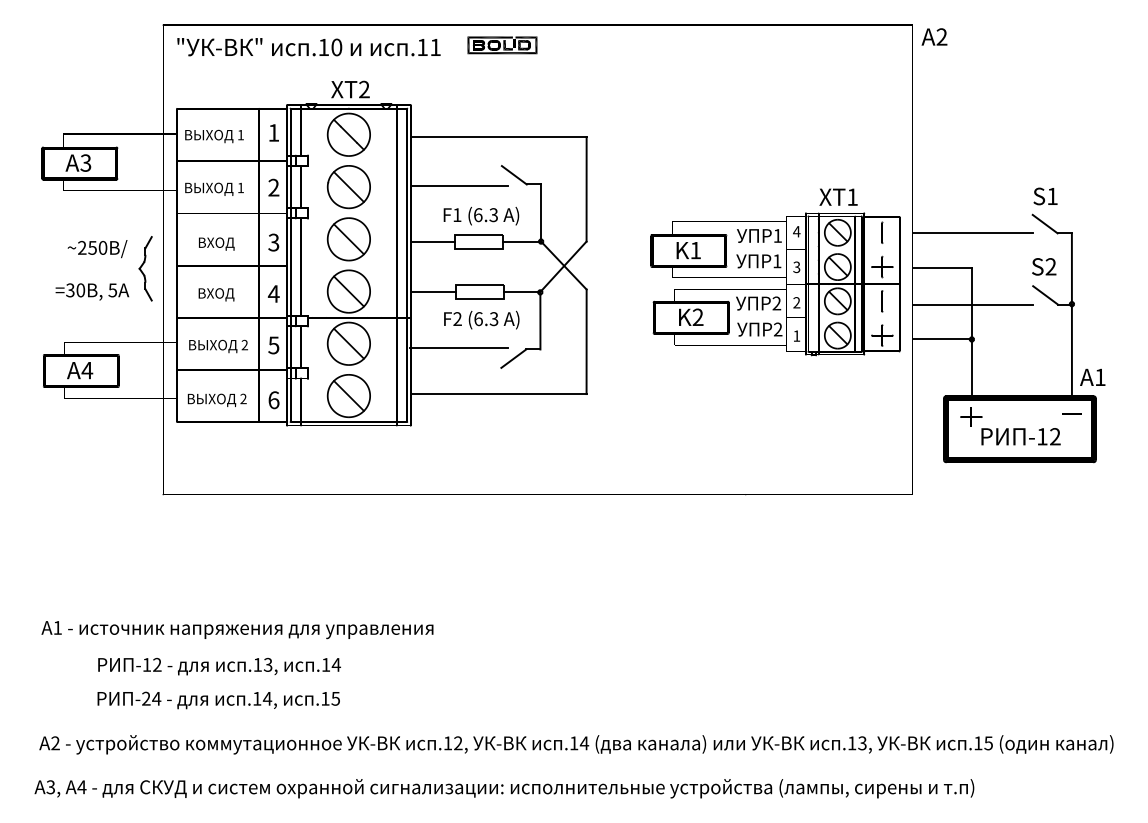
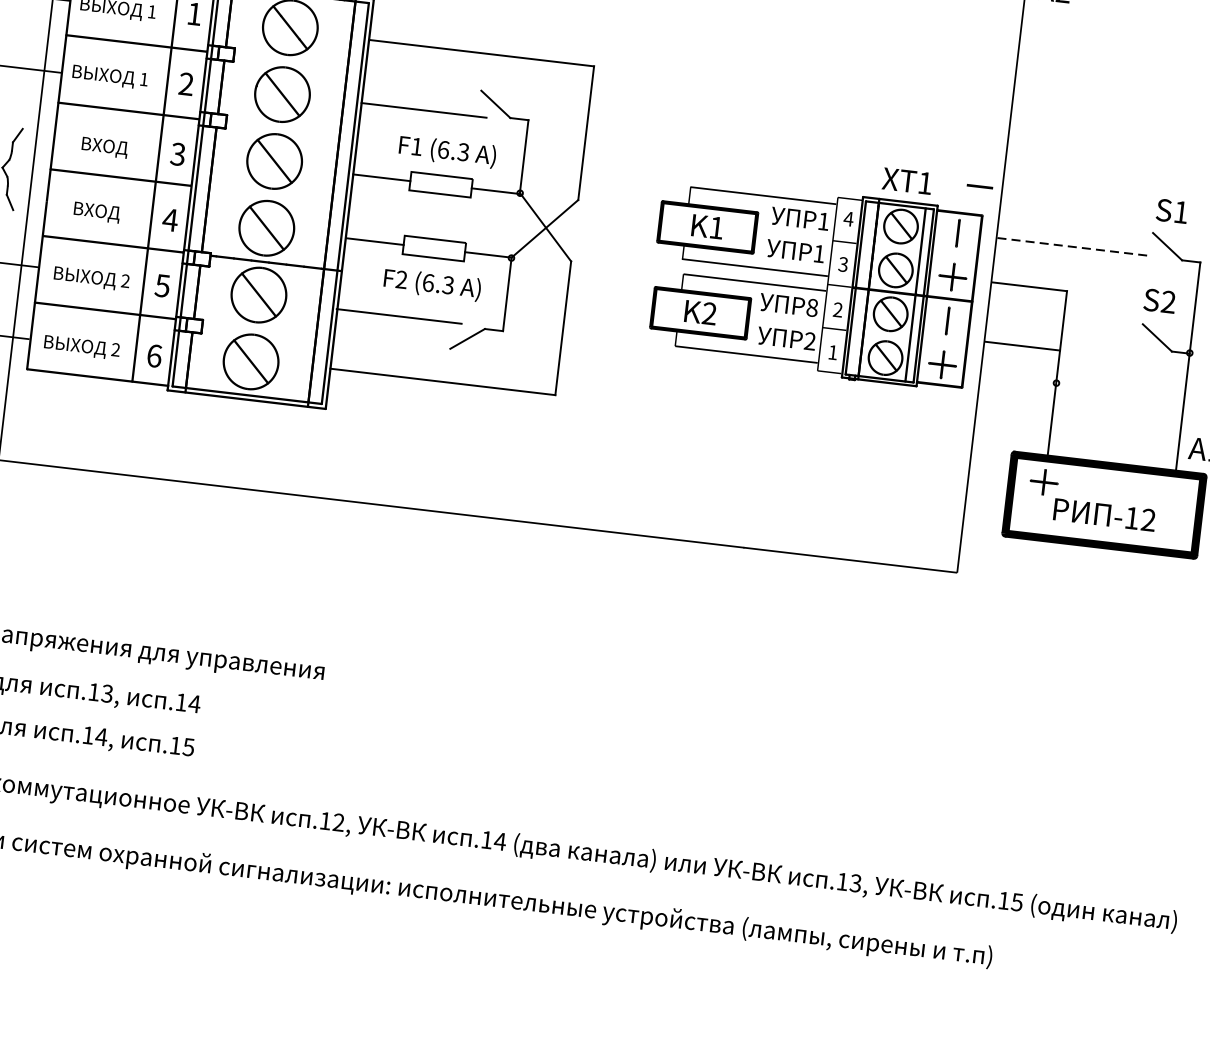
line: (972, 232) -> (1073, 246), solid -> dashed
text: (776, 303) -> (811, 307), 2 -> 8
line: (973, 304) -> (1063, 338), removed
line: (942, 338) -> (1022, 345), moved
line: (1071, 413) -> (979, 186), moved

